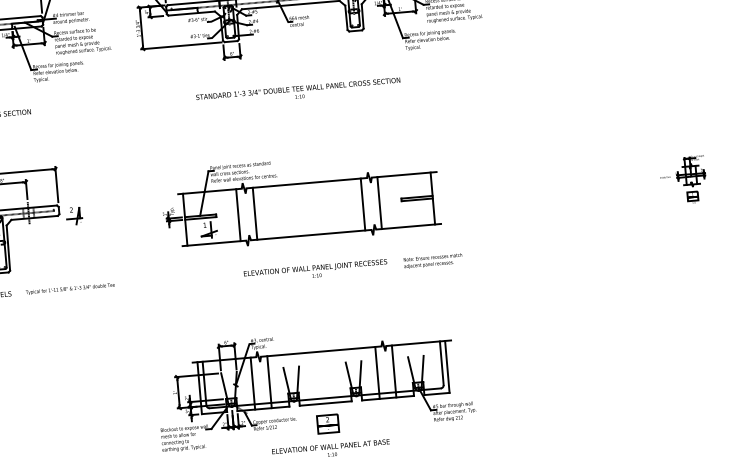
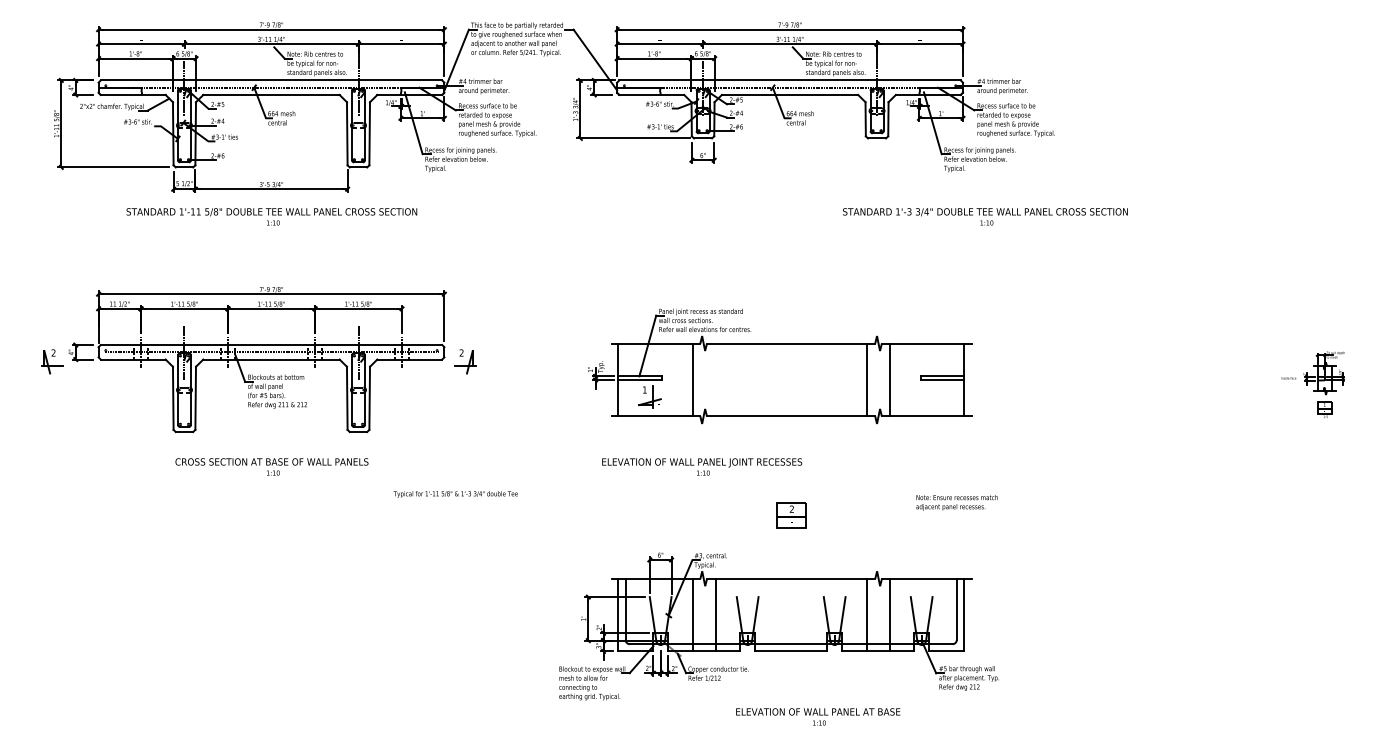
text: (298, 92) -> (985, 216), moved
line: (254, 213) -> (715, 379), removed
text: (432, 260) -> (956, 502), moved
text: (316, 270) -> (702, 466), moved
text: (70, 289) -> (455, 494), moved
part: (327, 424) -> (791, 515), moved
text: (331, 449) -> (818, 716), moved

